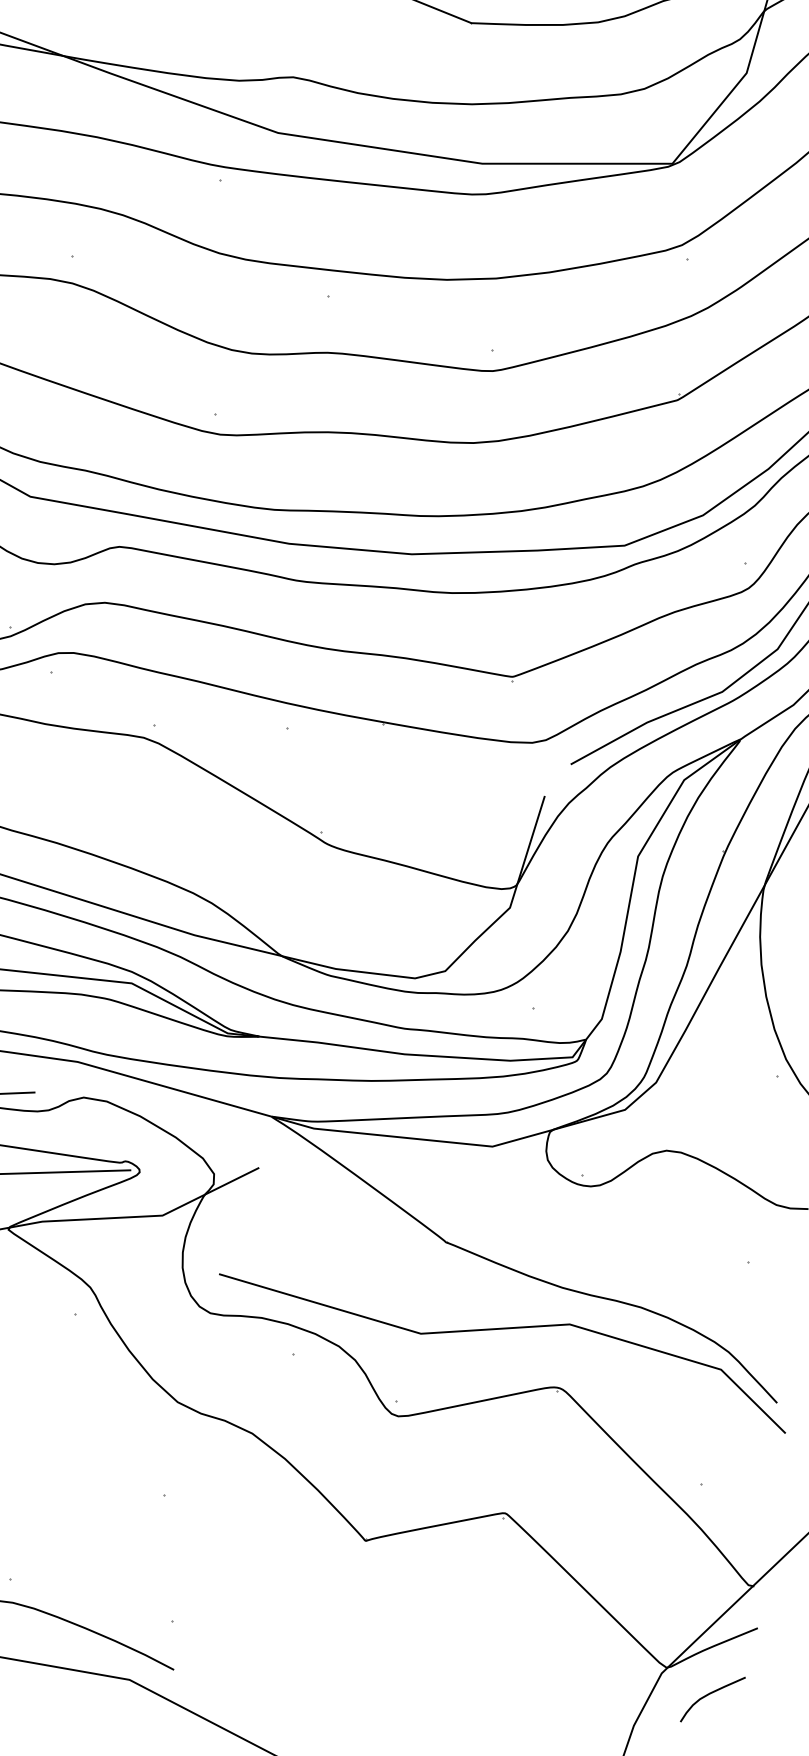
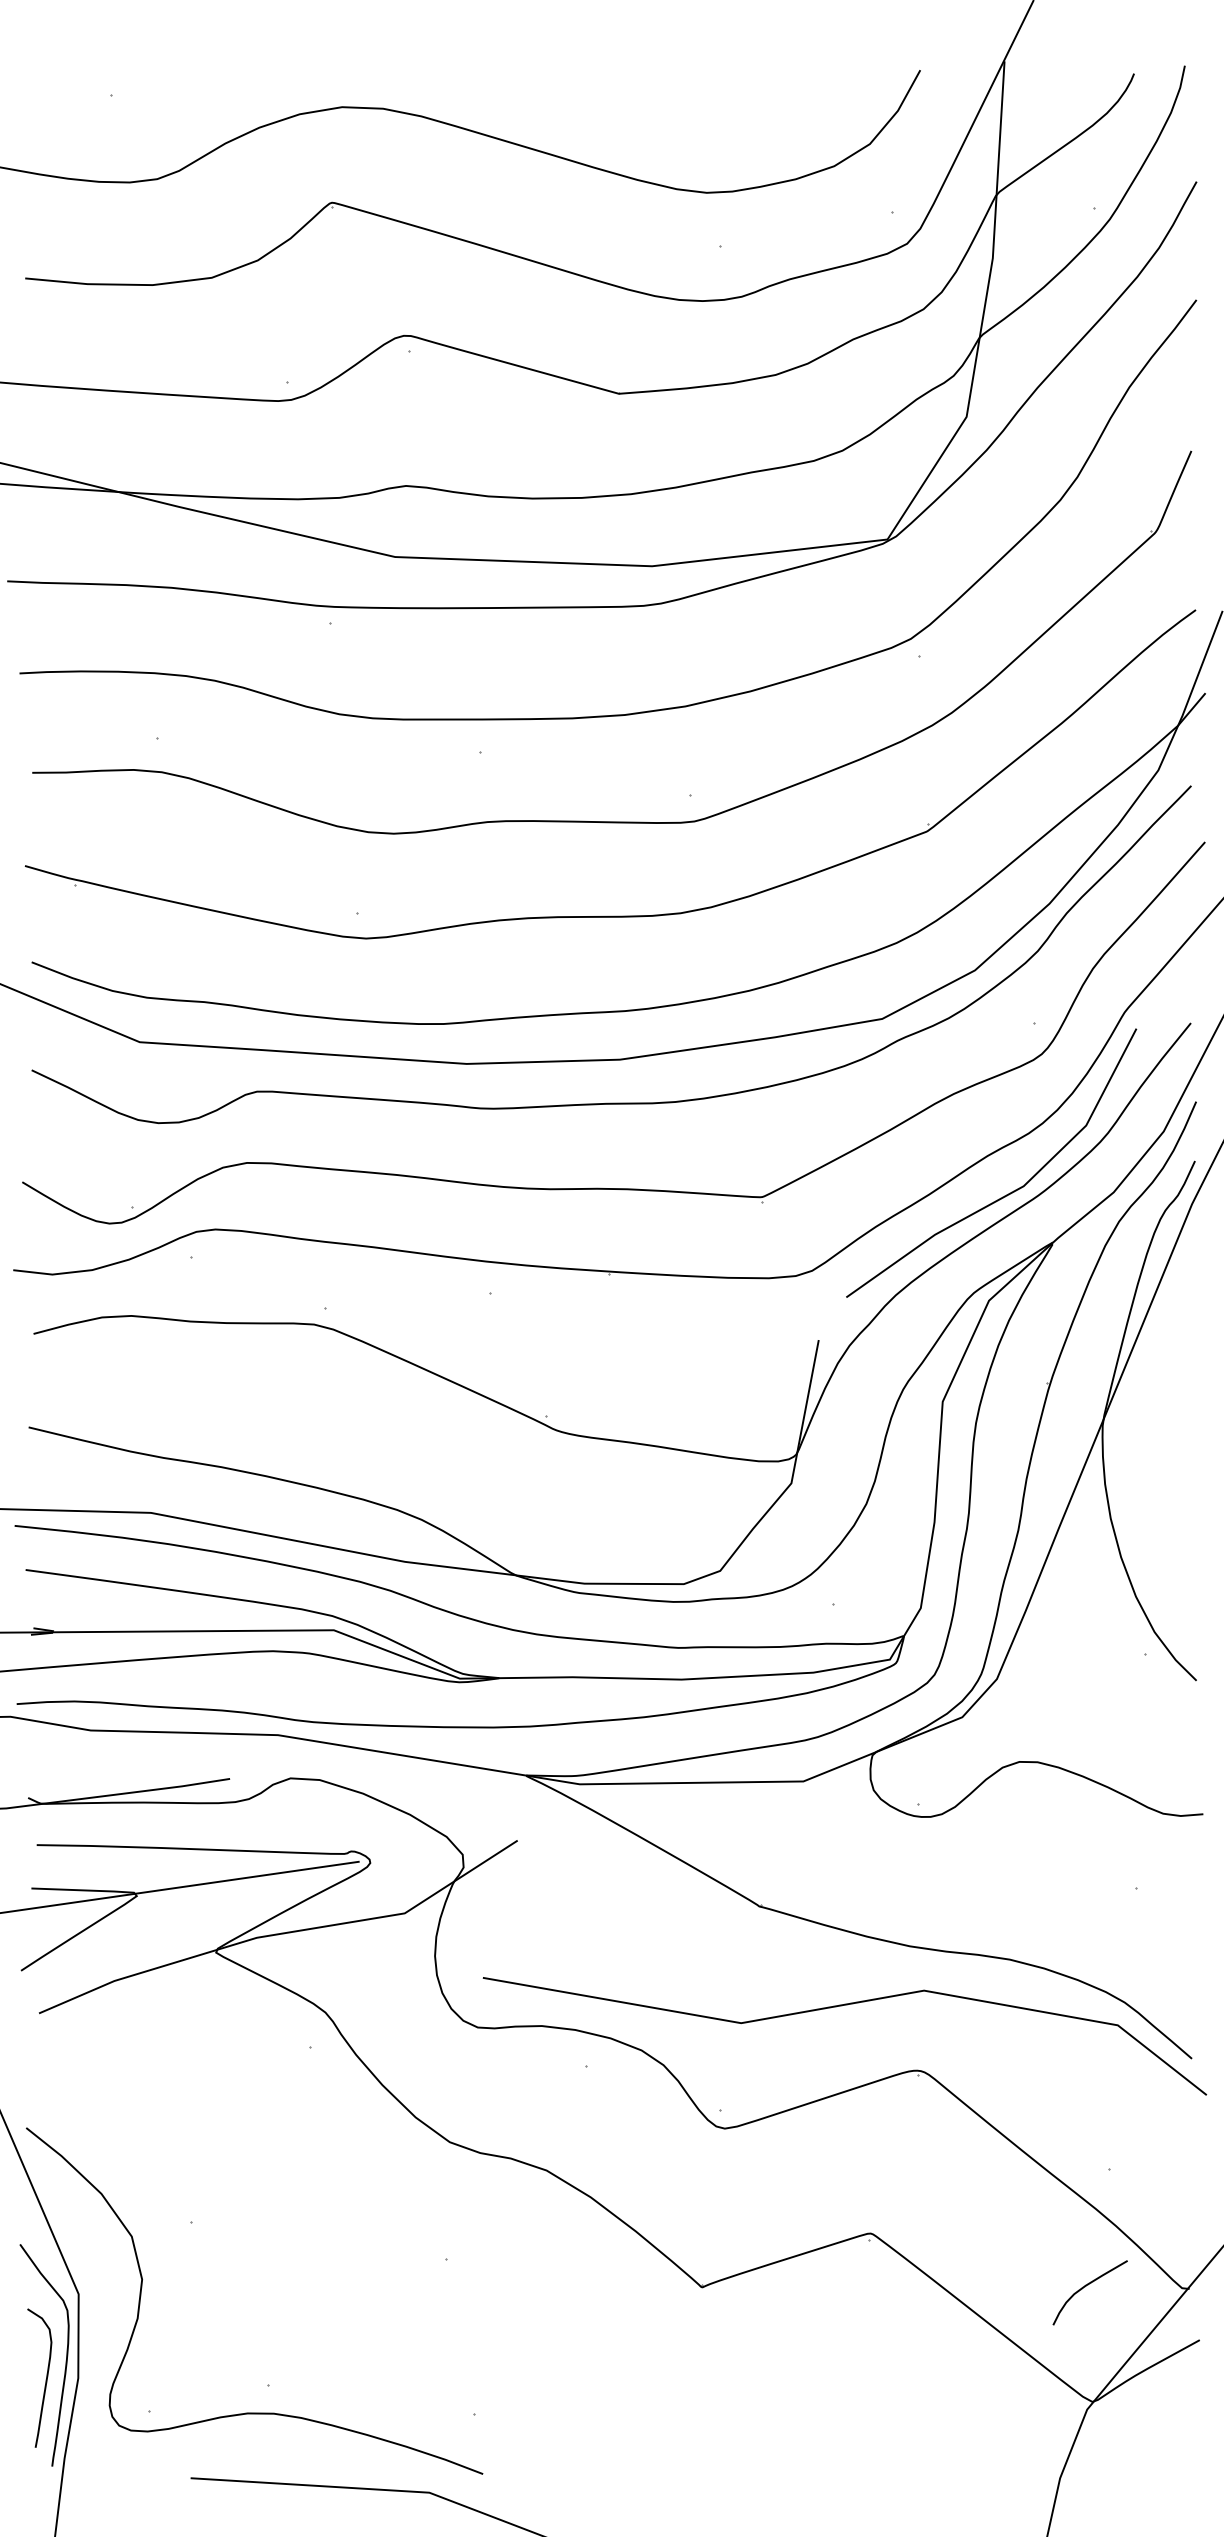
curve: (709, 1694) -> (1085, 2287), moved

